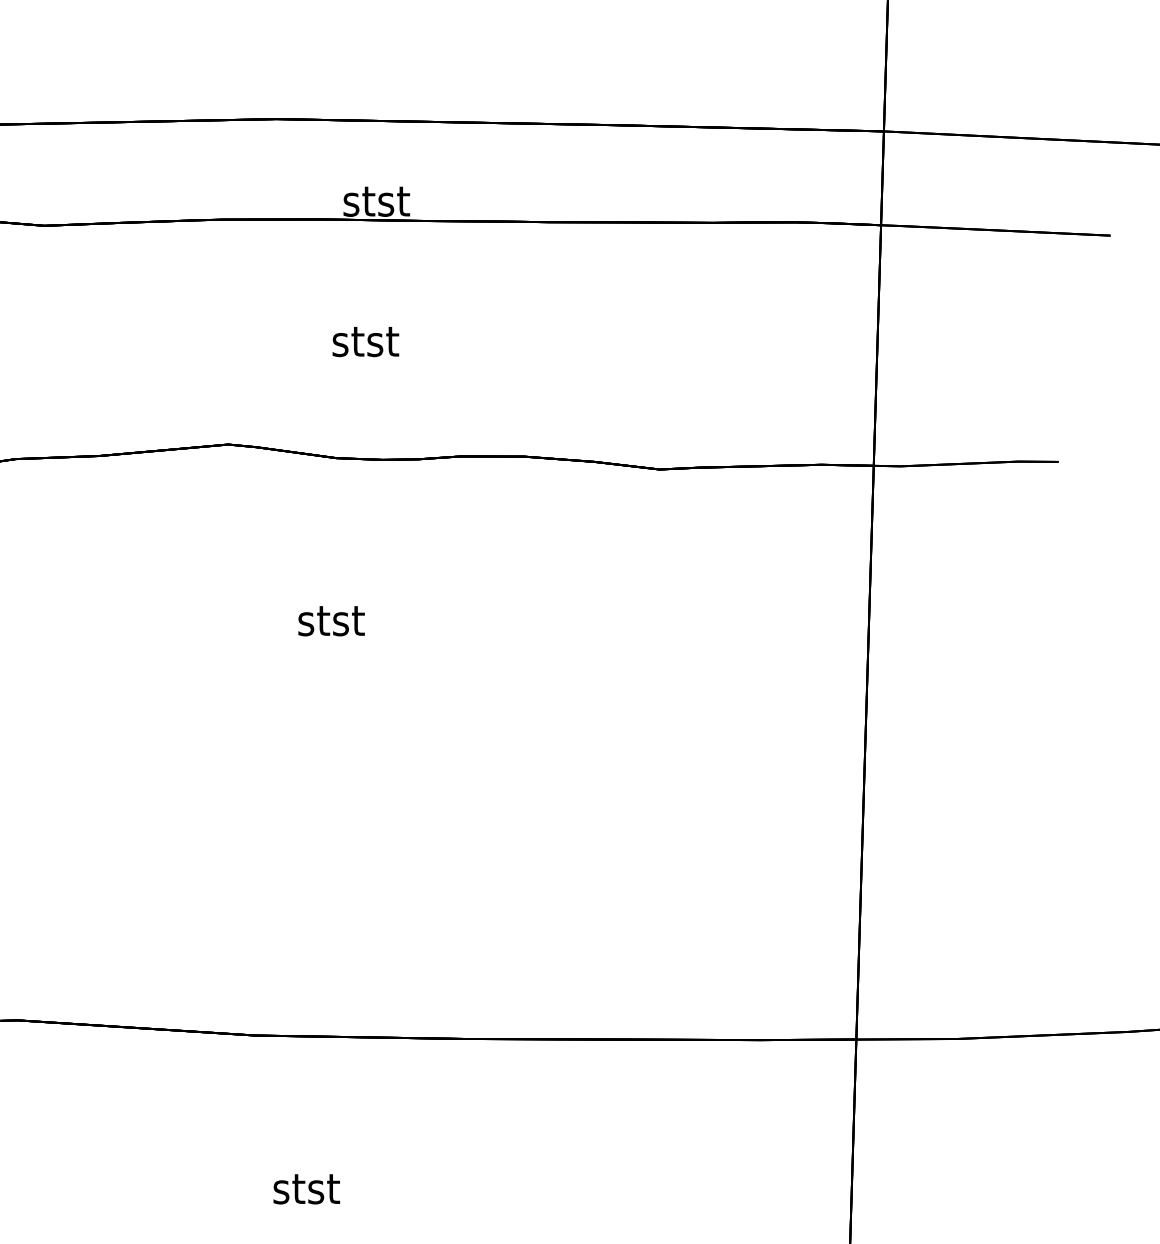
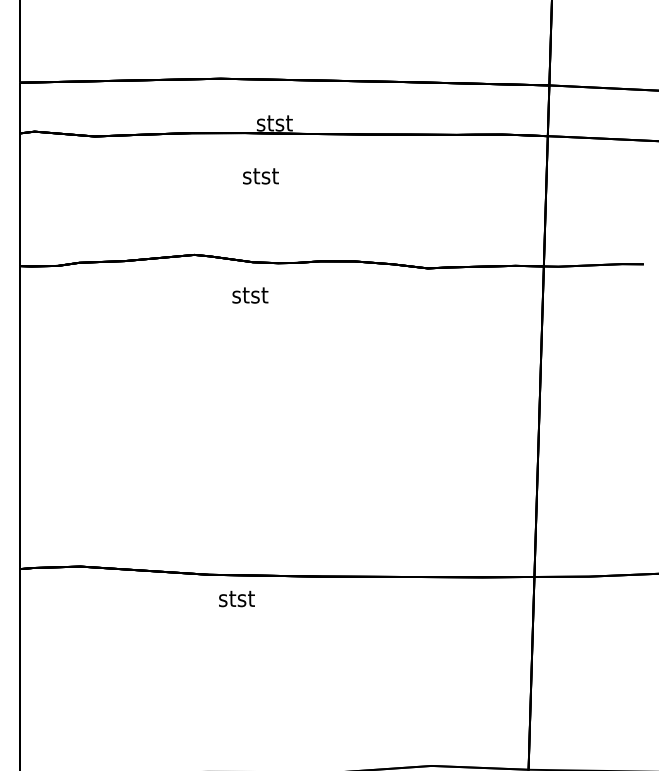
text: (365, 342) -> (260, 176), moved
text: (331, 621) -> (250, 295), moved
text: (305, 1188) -> (236, 598), moved

